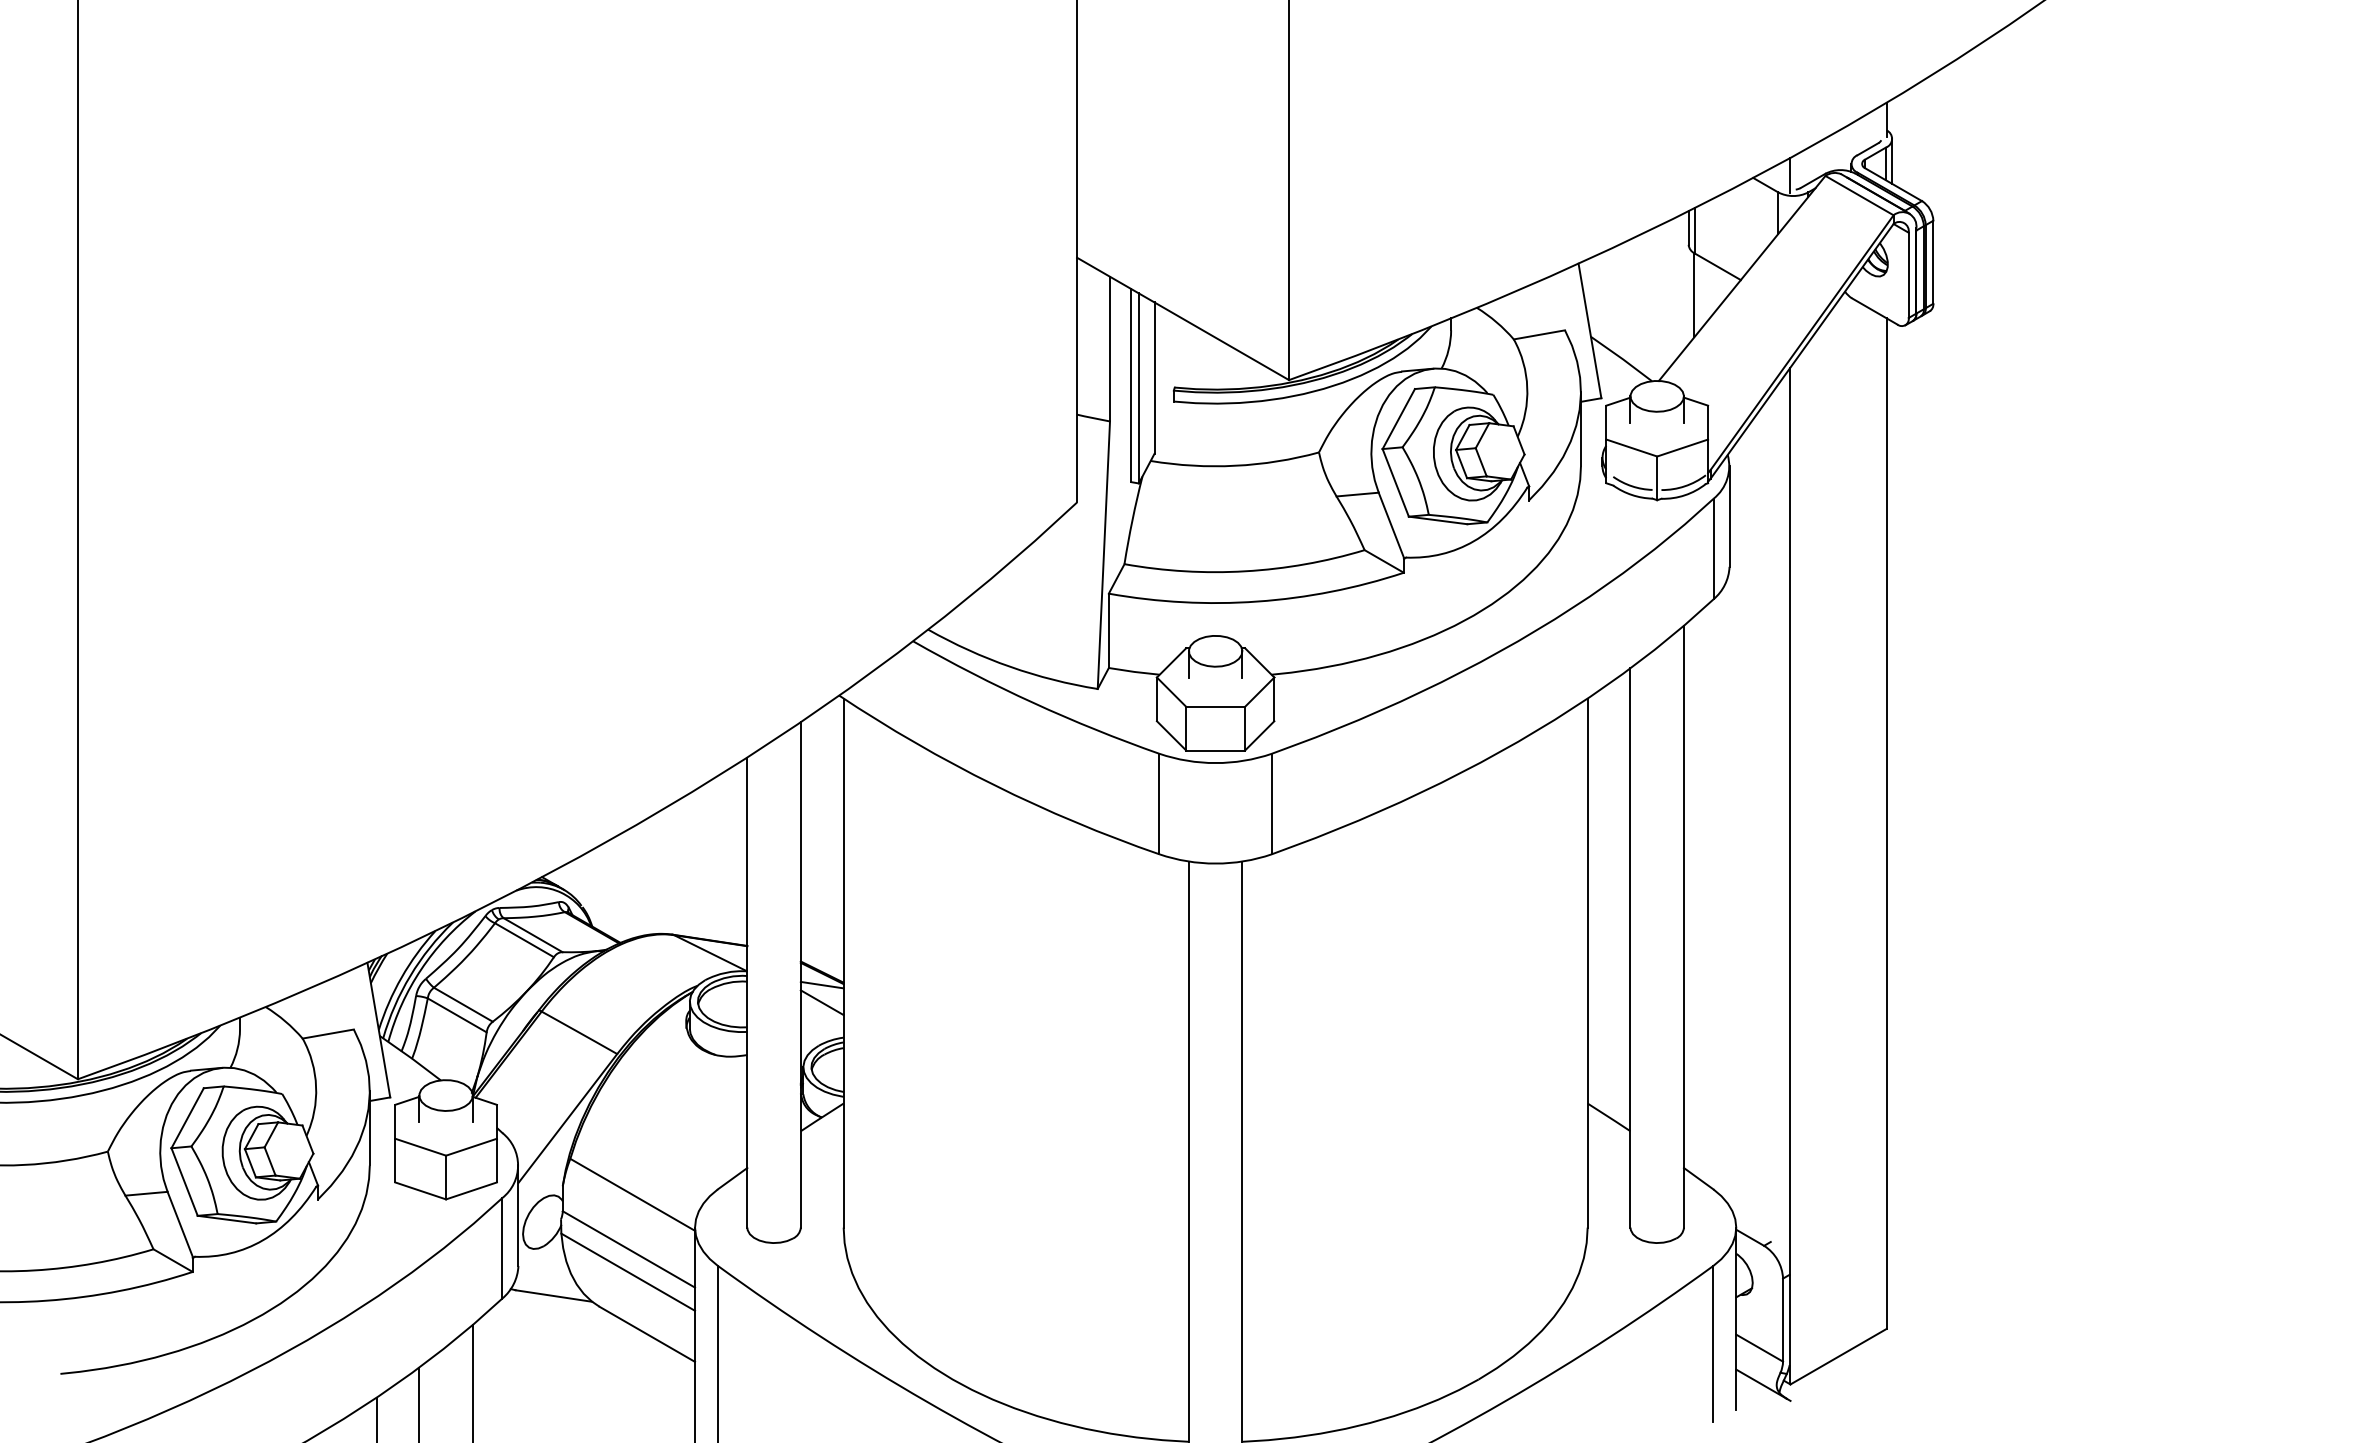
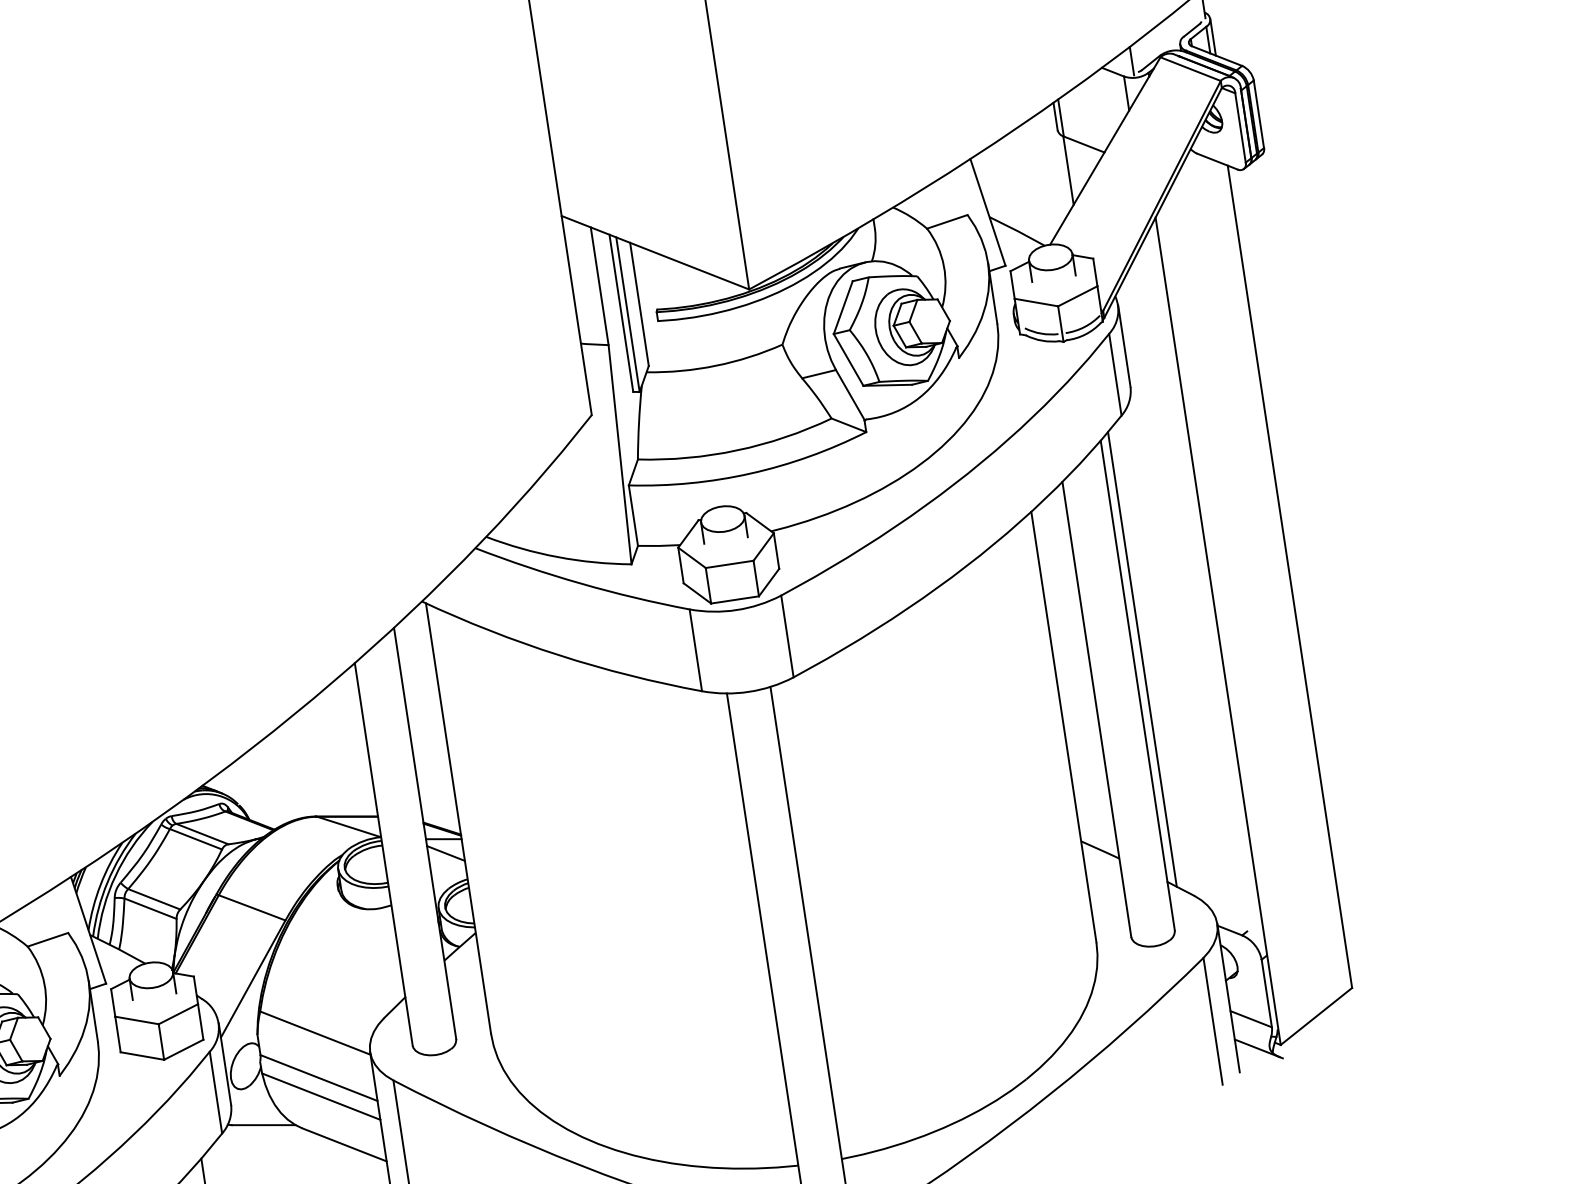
line: (1694, 895) -> (1142, 658), added

